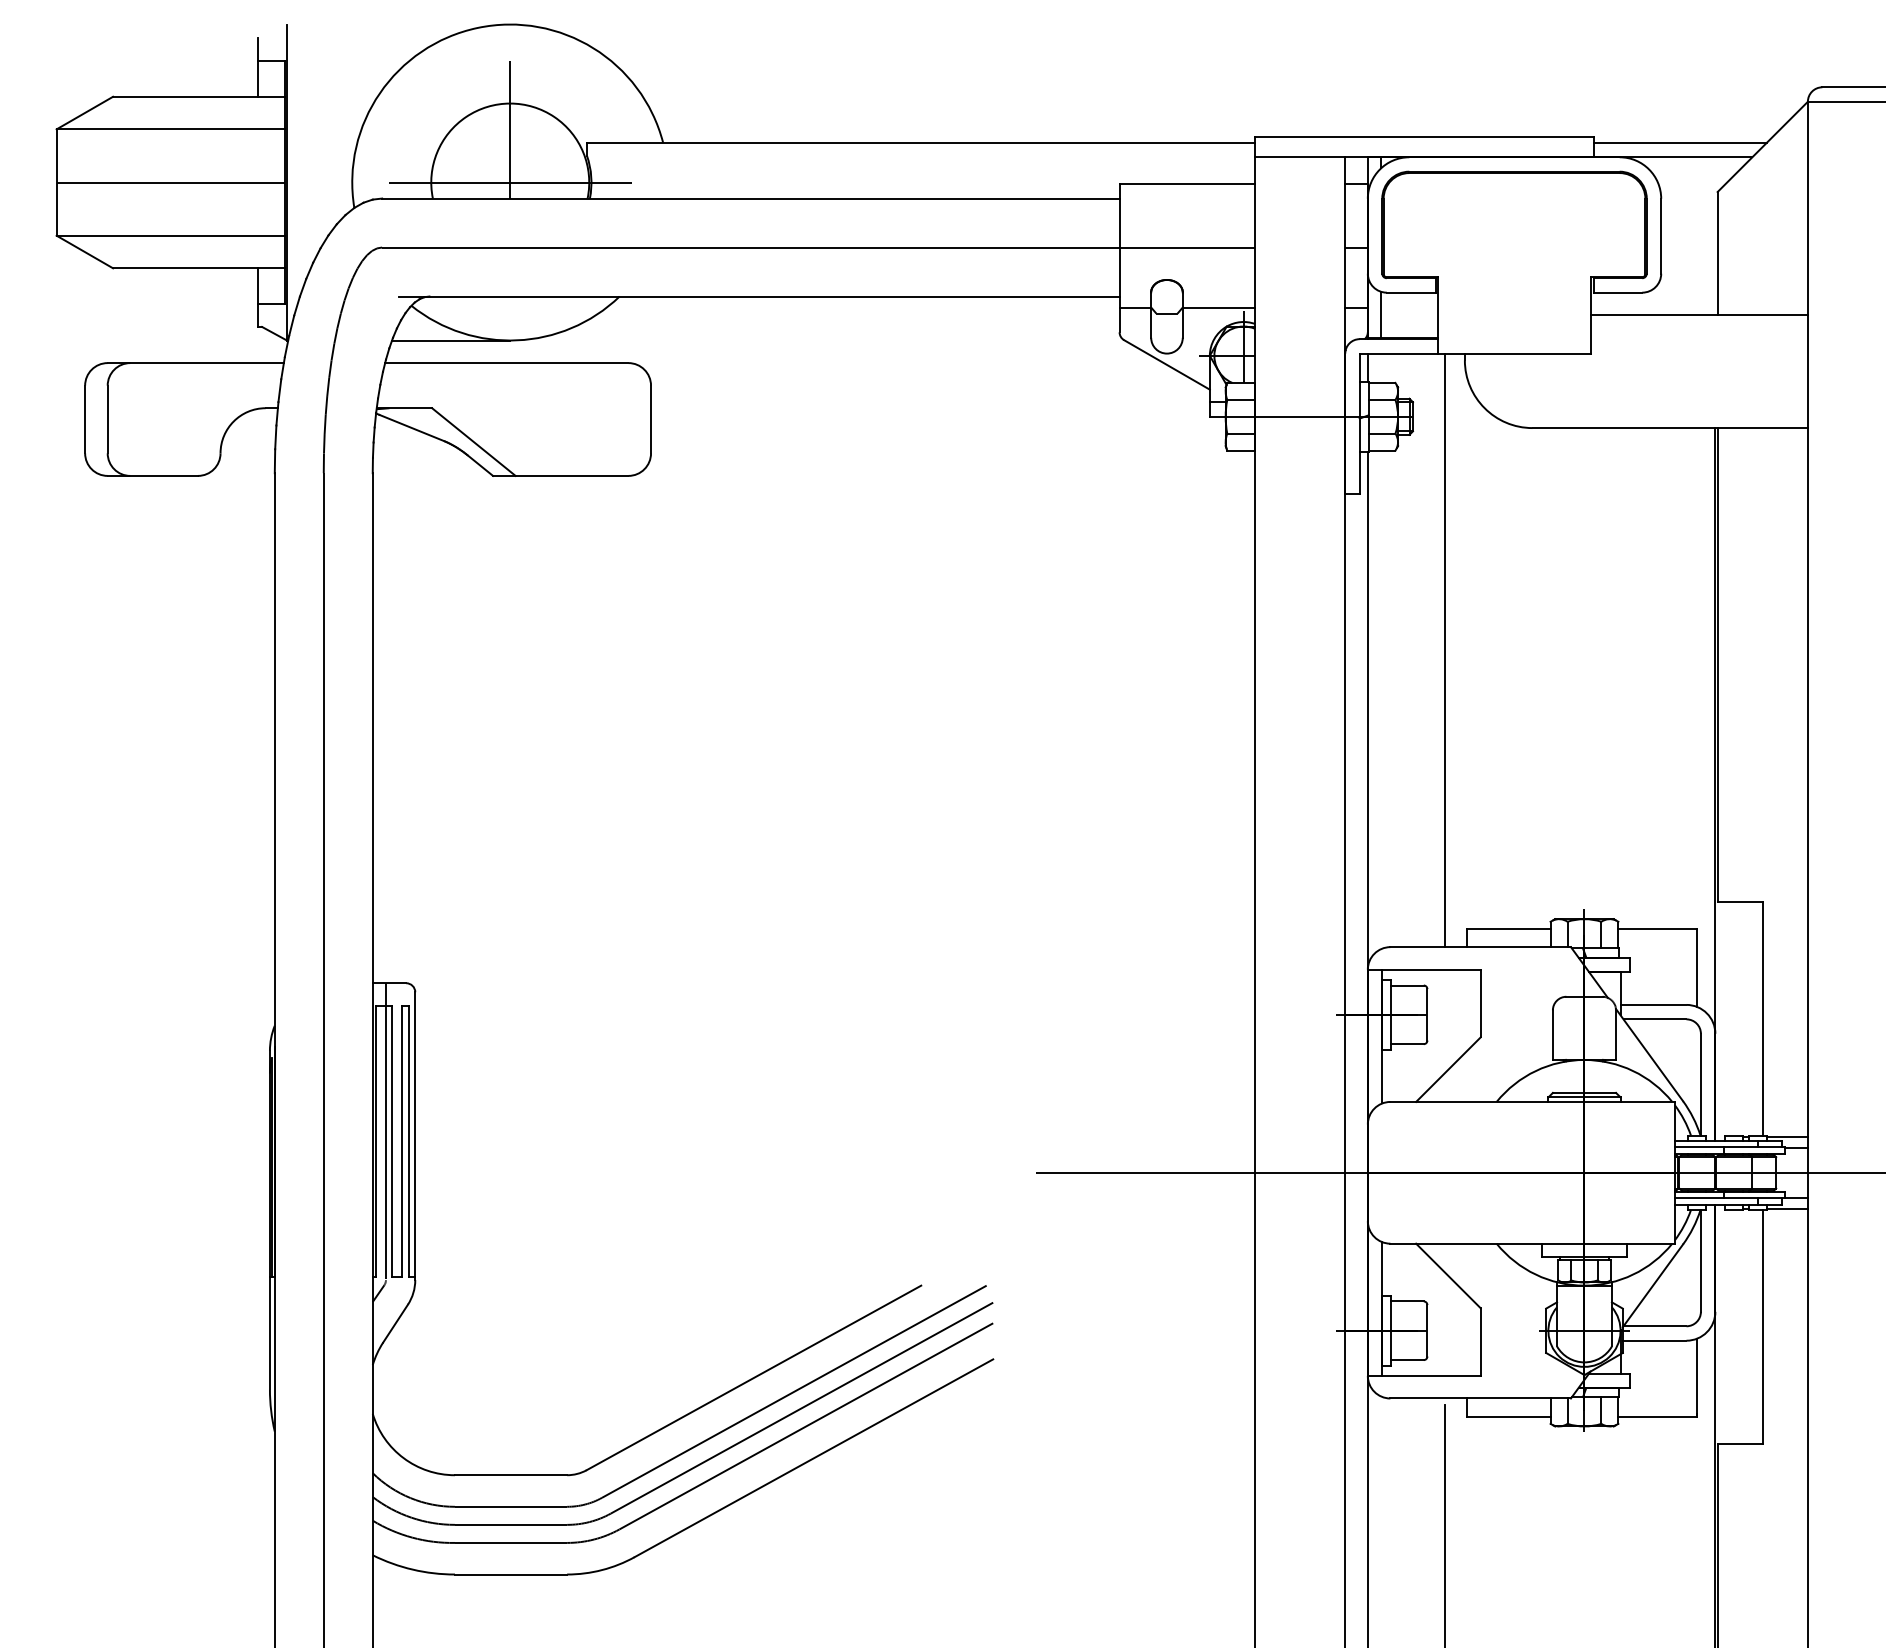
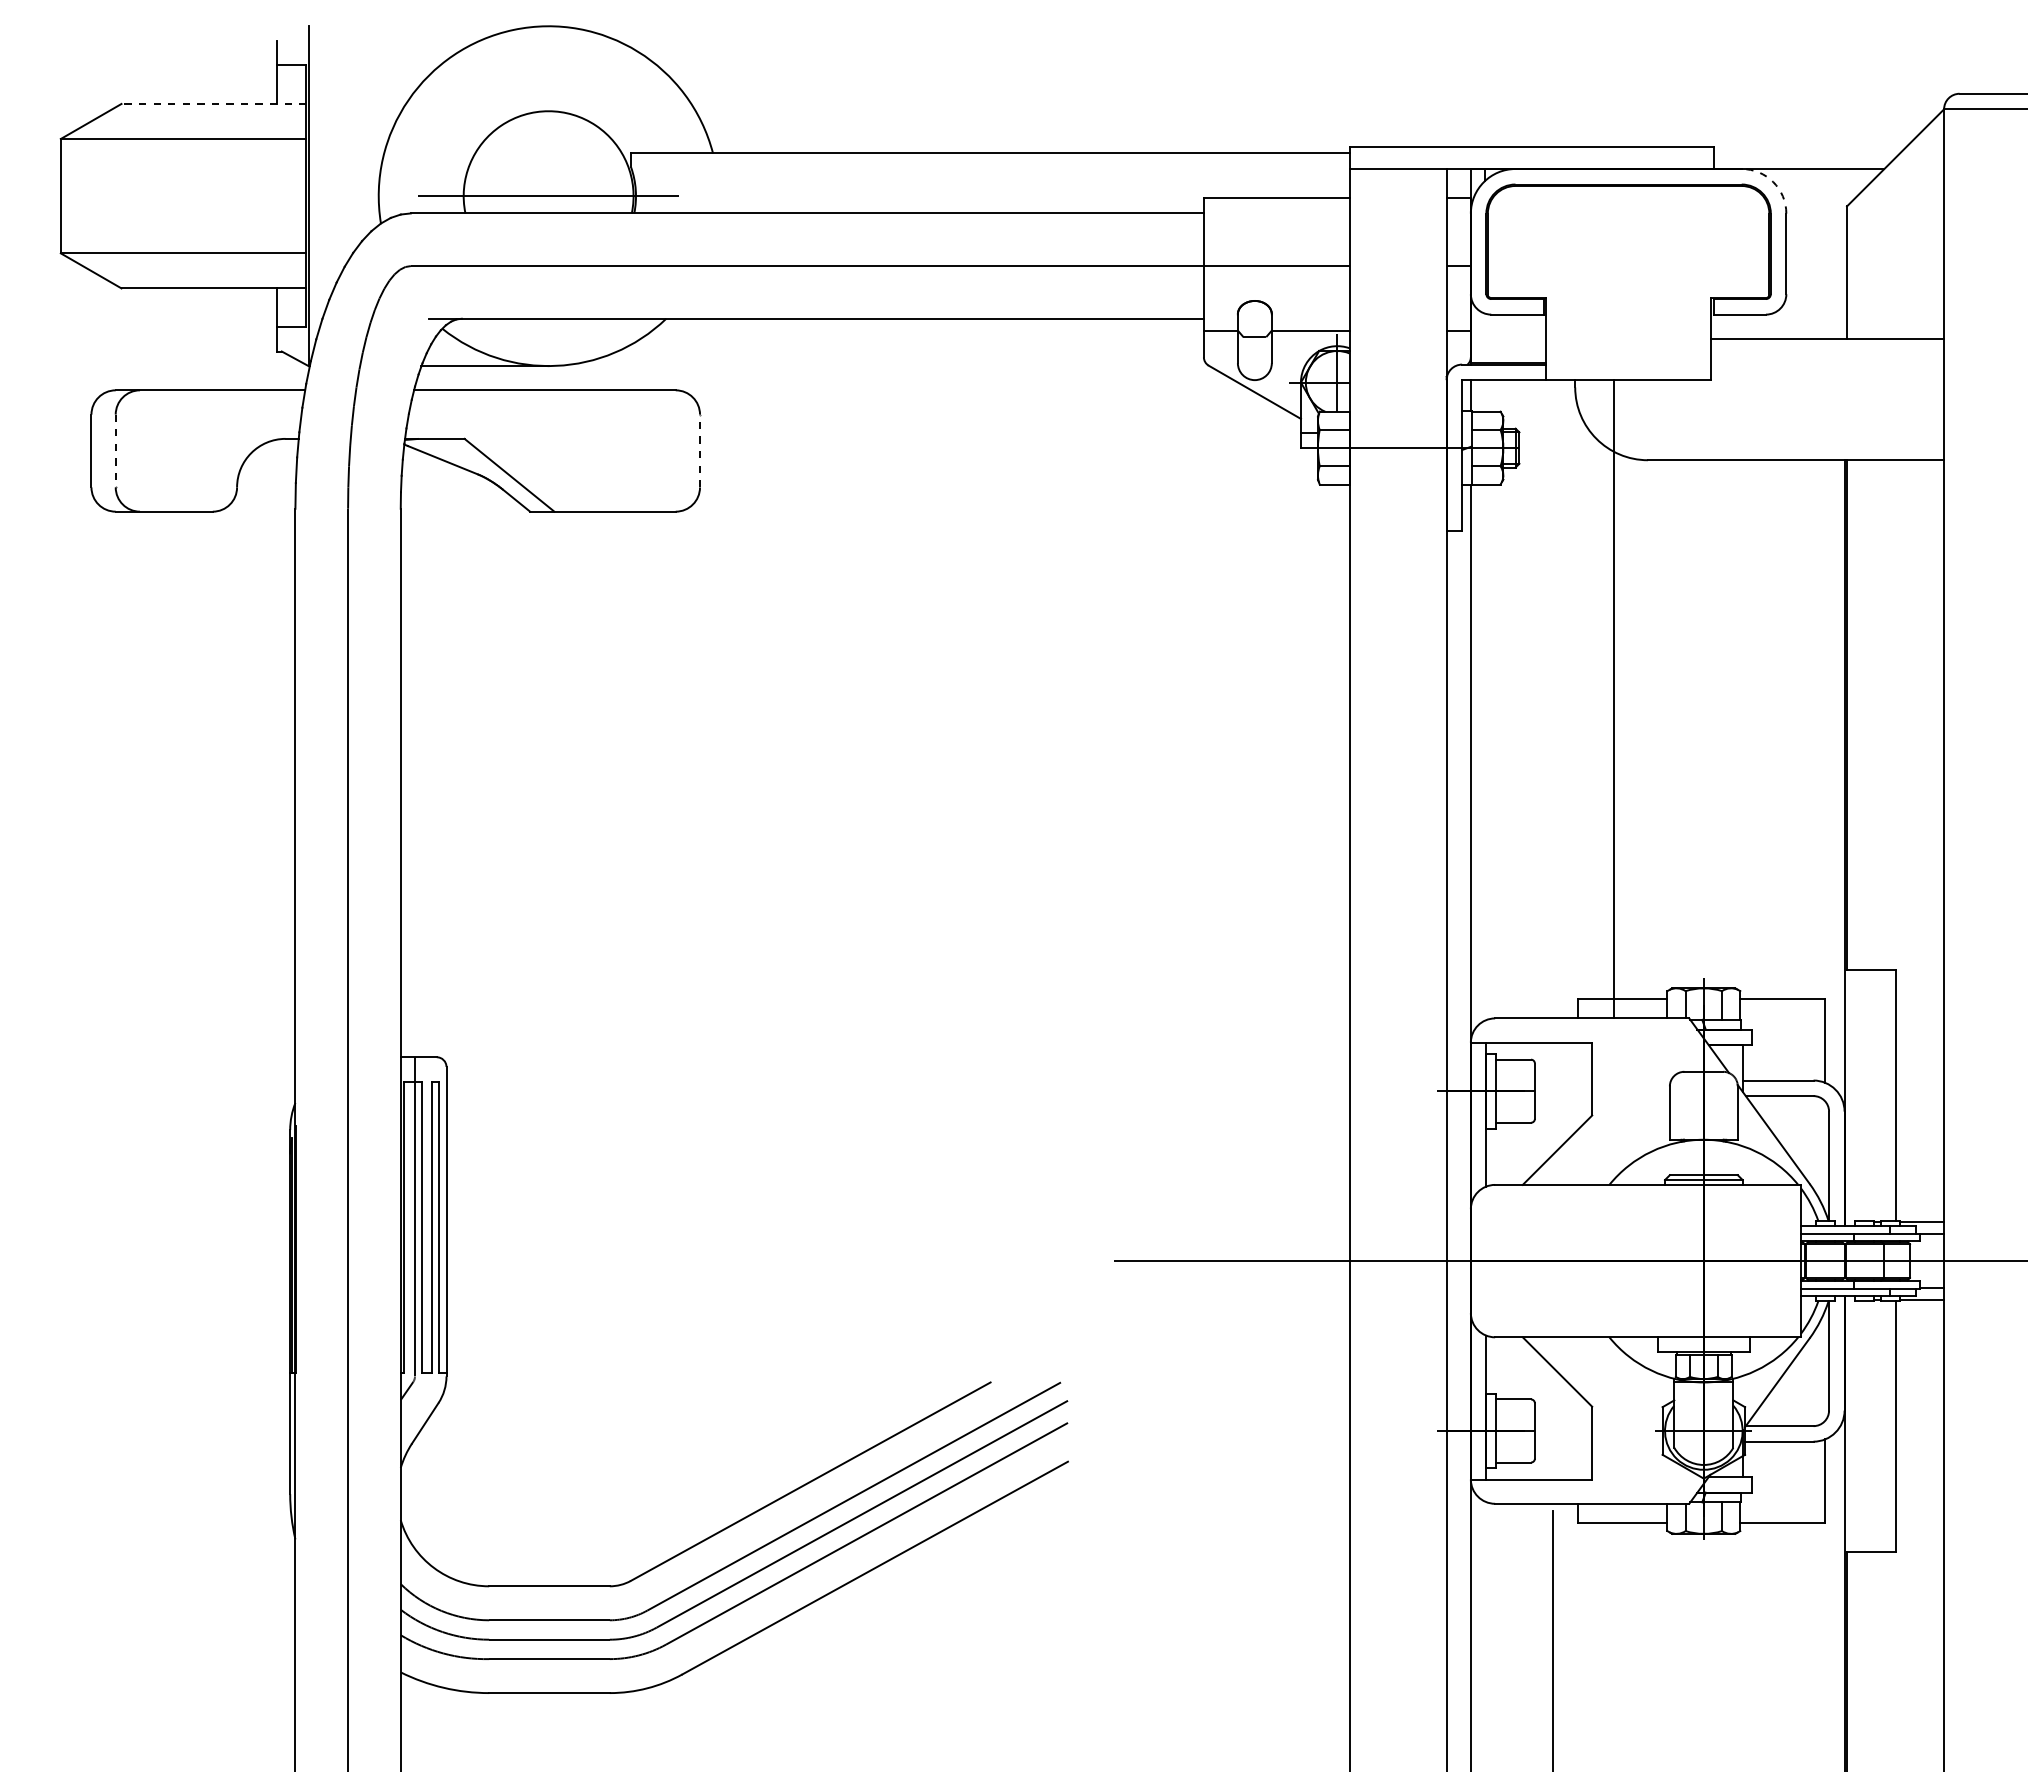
line: (198, 96) -> (213, 103), solid -> dashed
line: (510, 129) -> (548, 139), removed
line: (1679, 142) -> (1806, 153), removed
arc: (1649, 169) -> (1773, 182), solid -> dashed
line: (170, 182) -> (183, 196), removed
line: (1381, 314) -> (1485, 338), removed
line: (107, 419) -> (115, 451), solid -> dashed
line: (651, 419) -> (700, 450), solid -> dashed
line: (1444, 650) -> (1614, 699), moved

